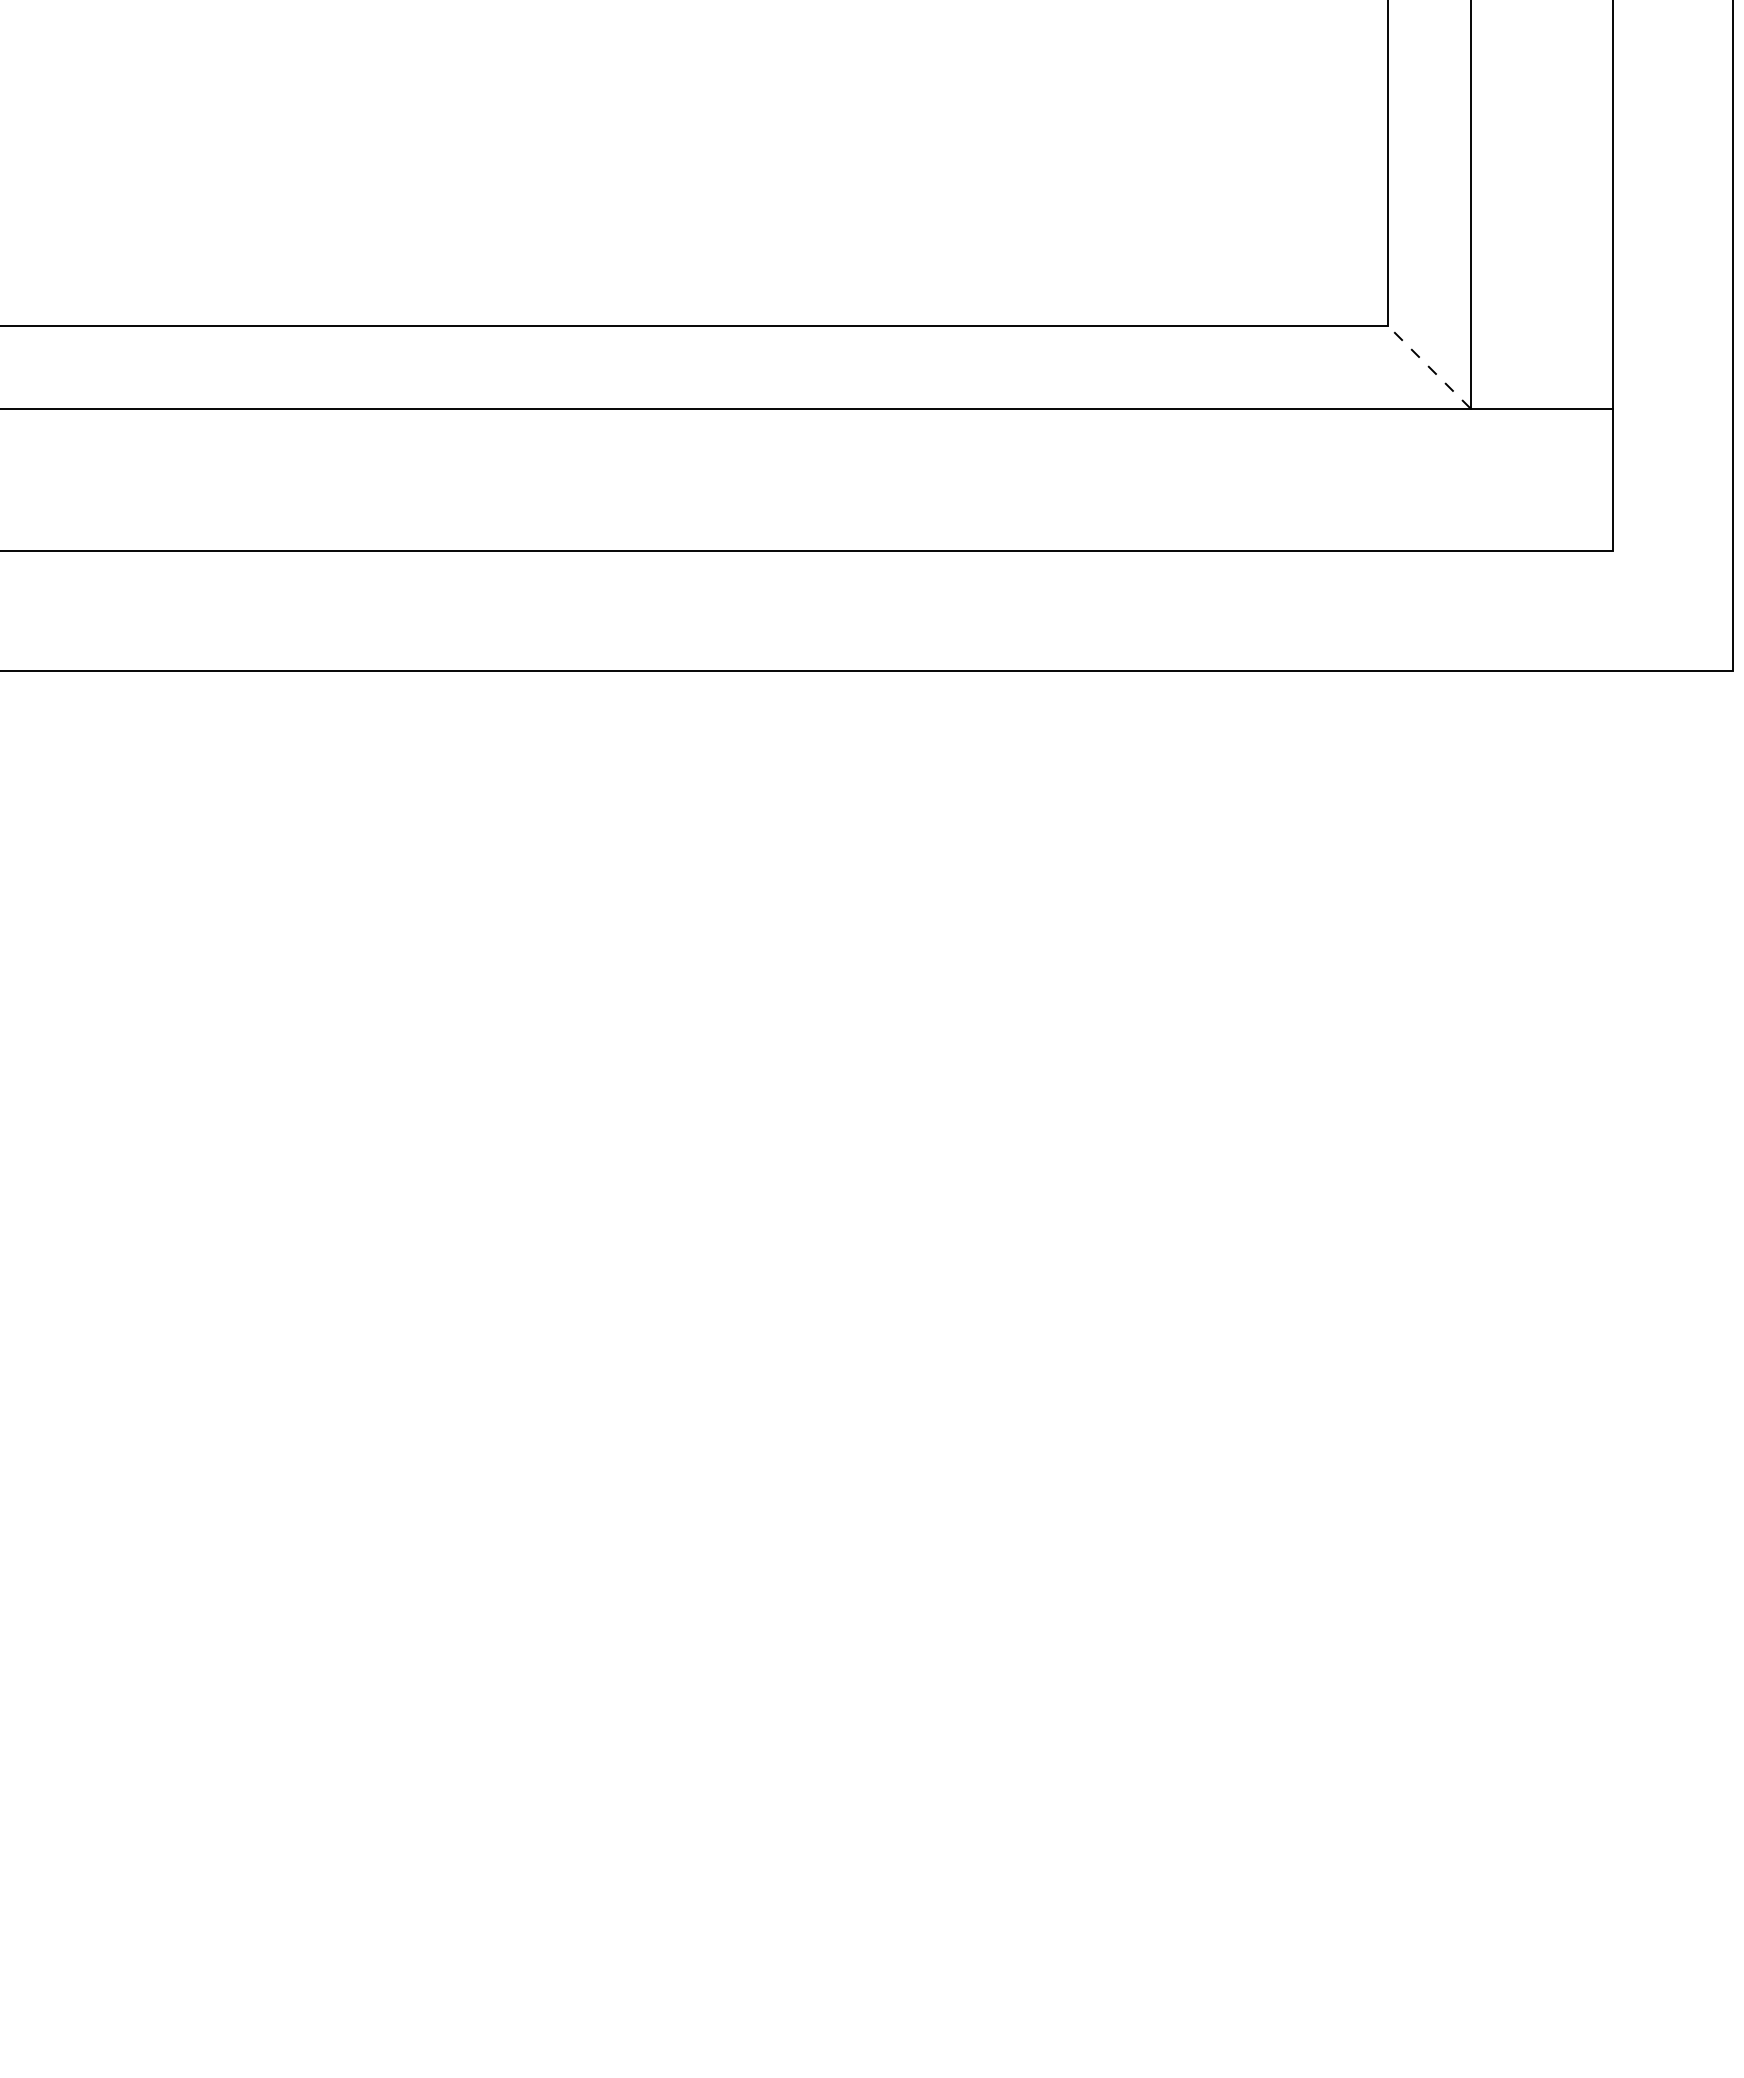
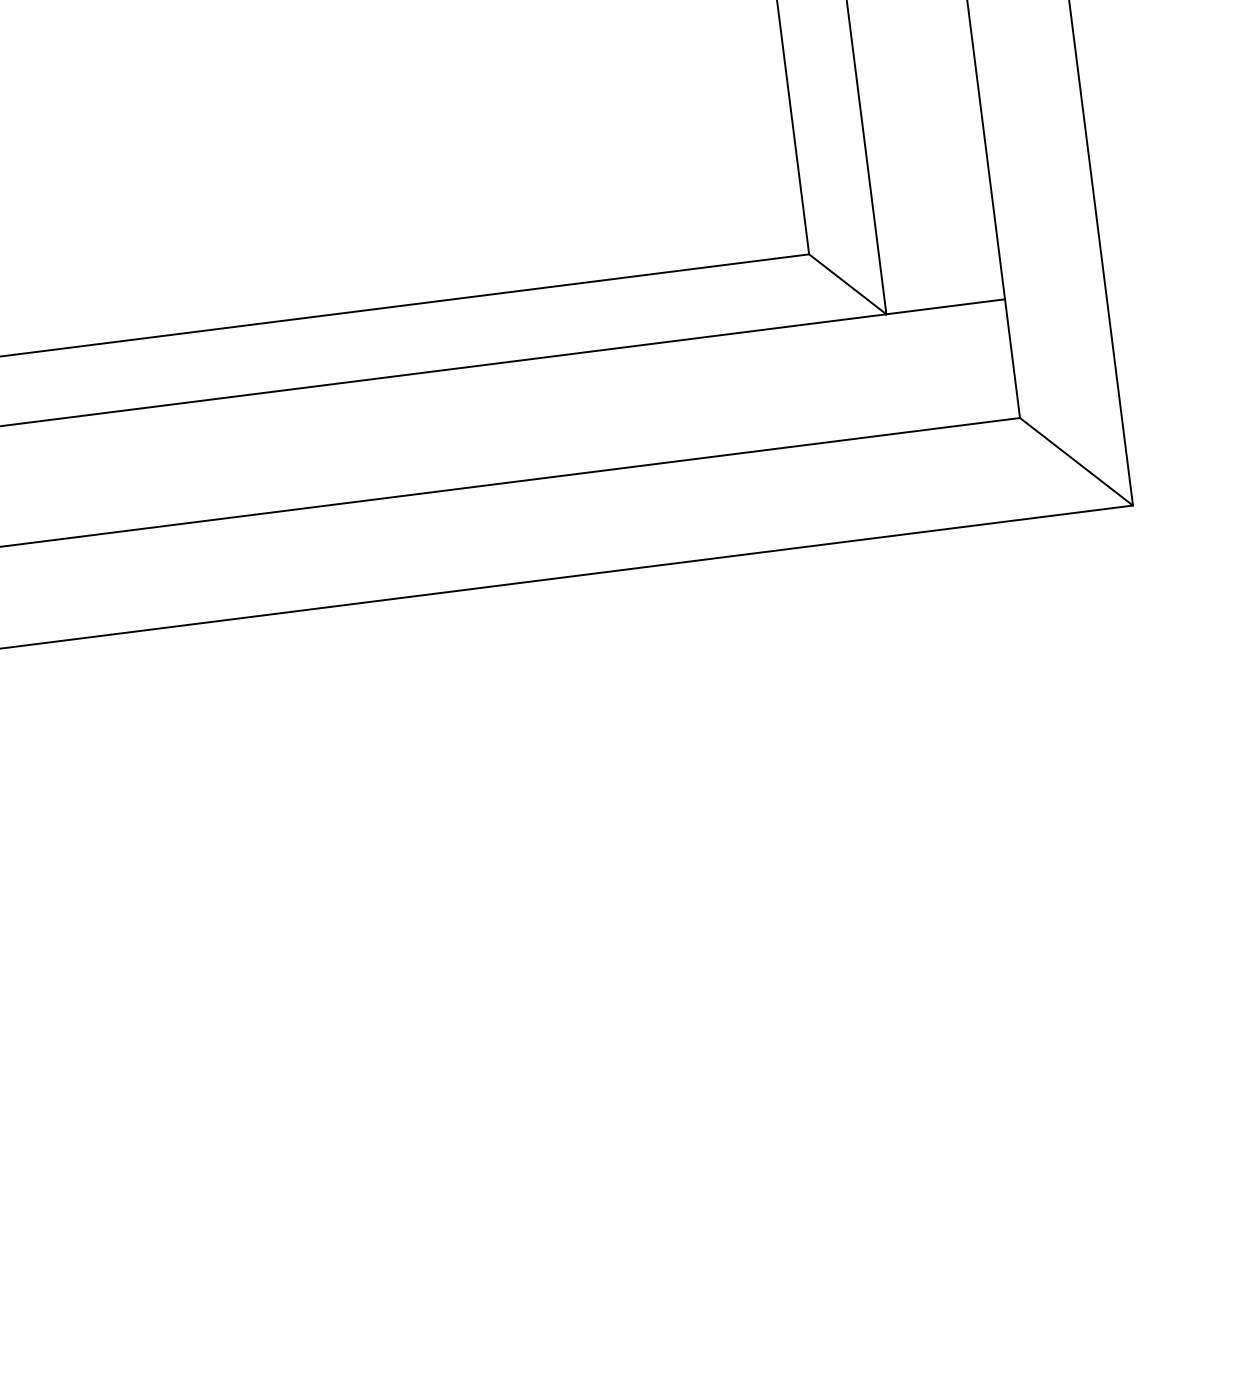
line: (1429, 367) -> (847, 284), dashed -> solid
line: (1672, 610) -> (1076, 461), added

